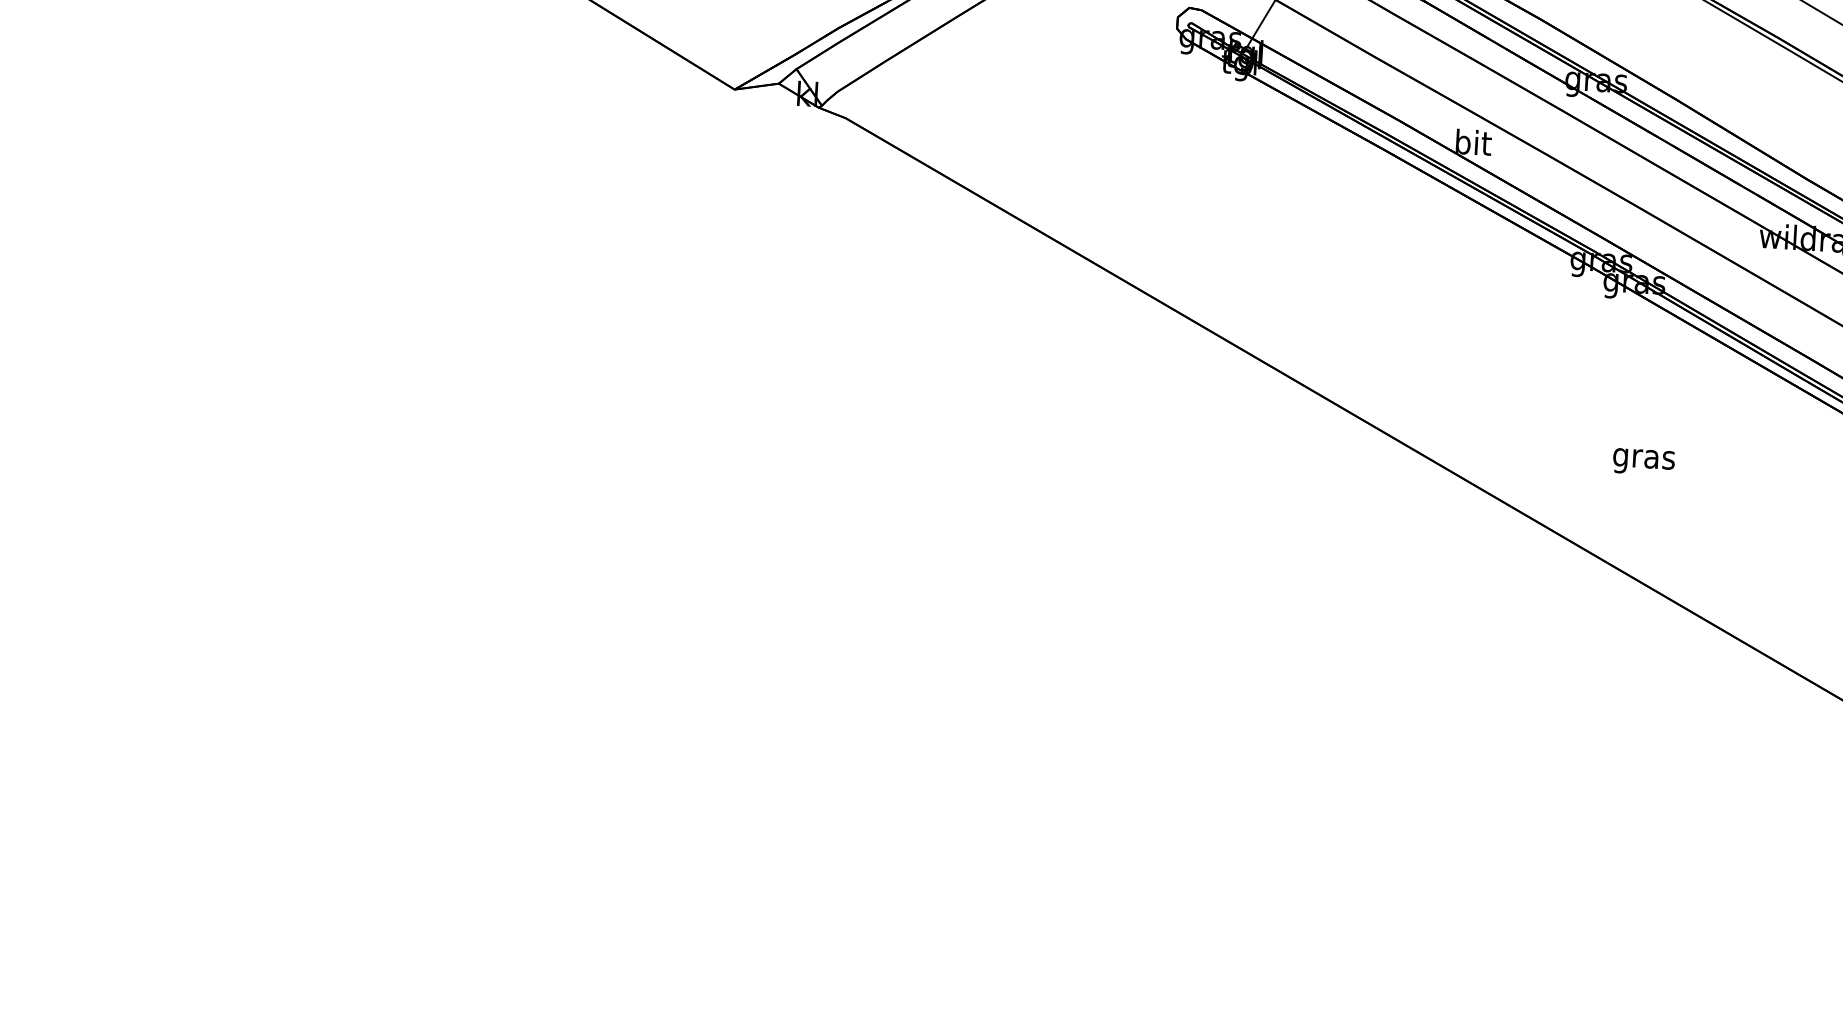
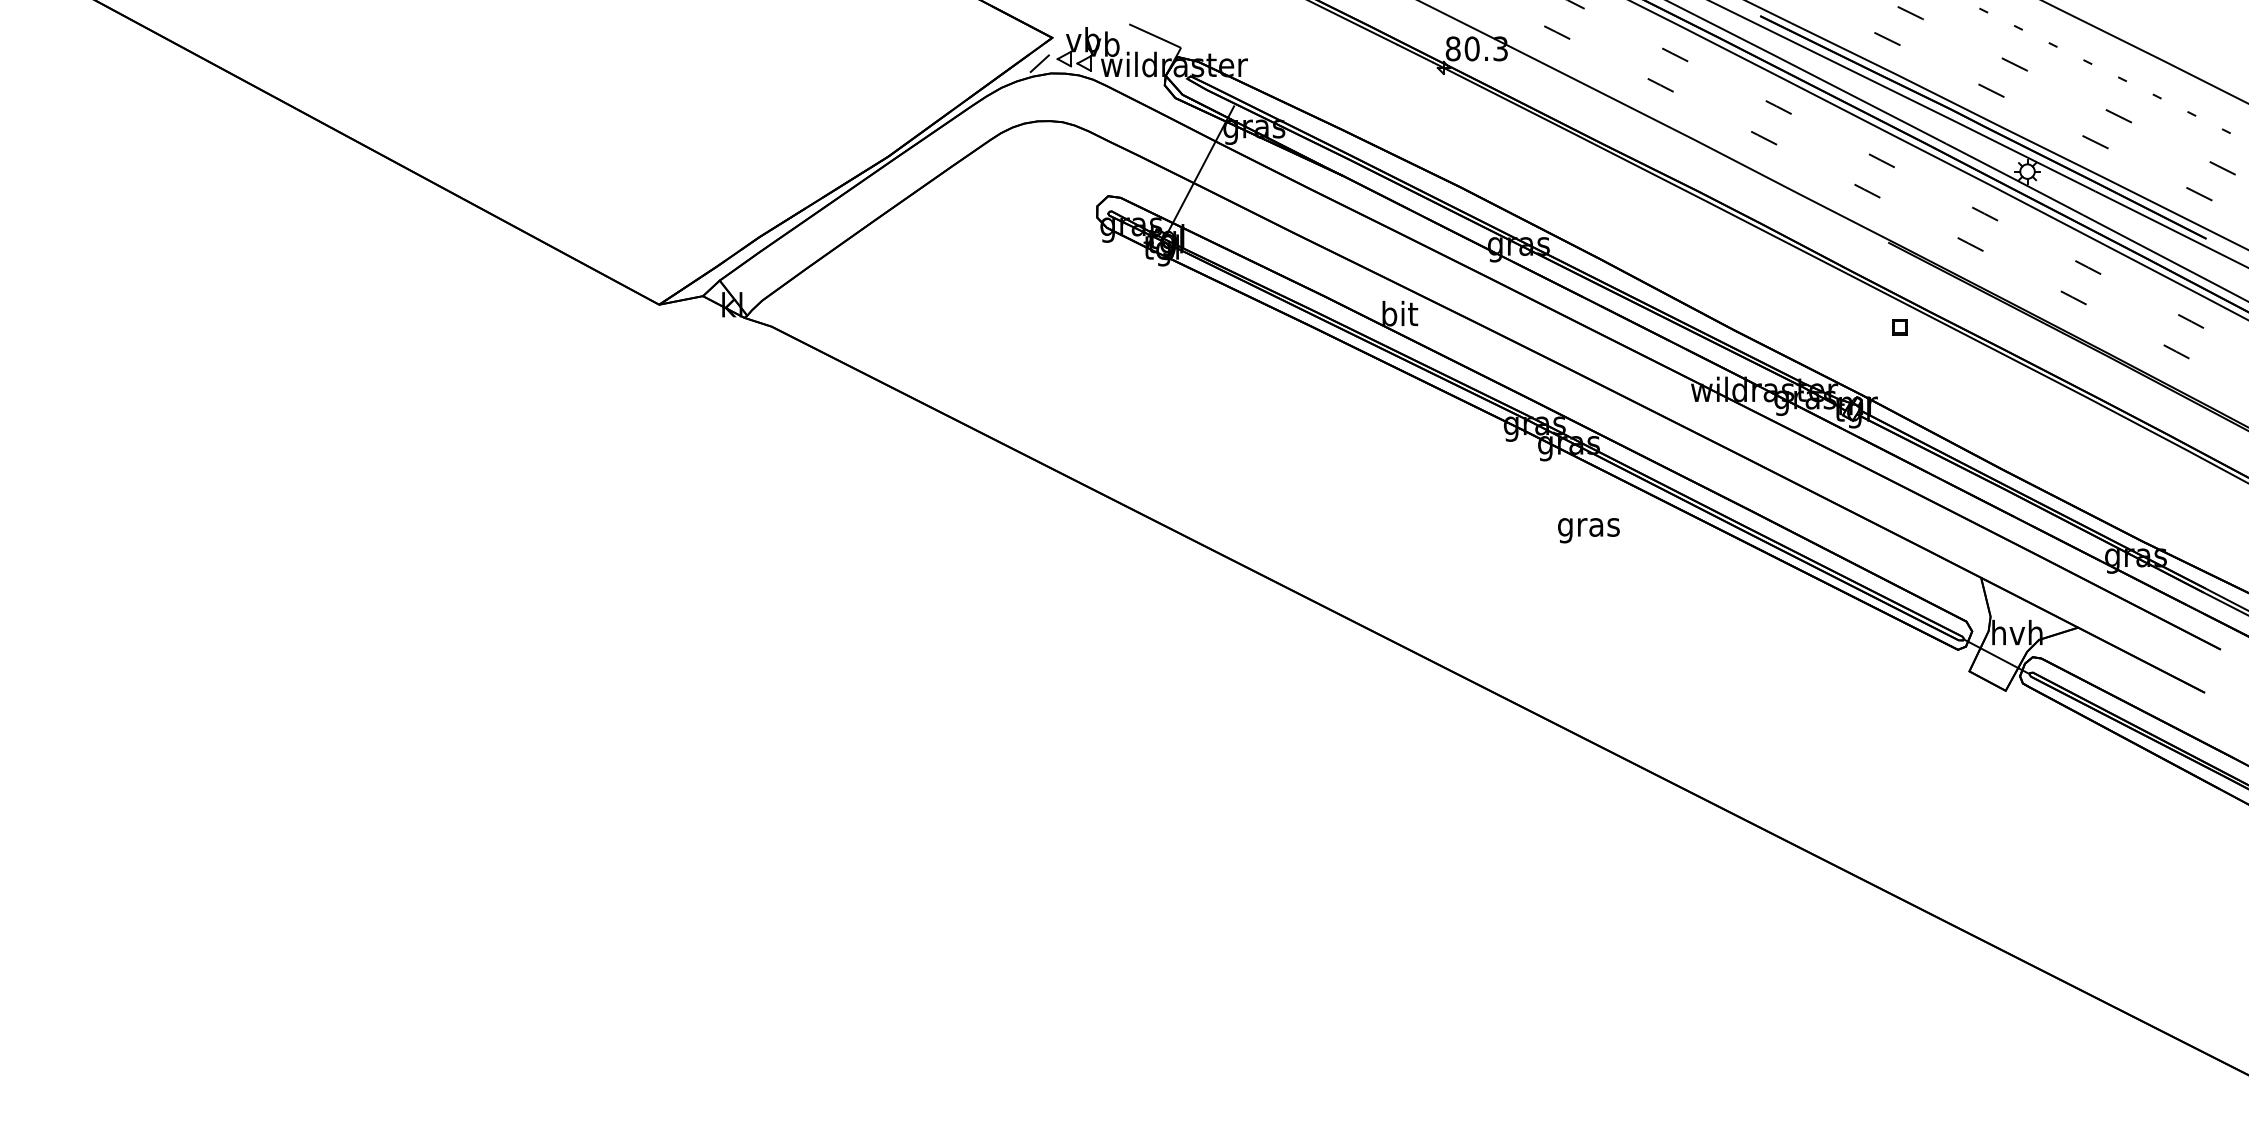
text: (1643, 461) -> (1588, 530), moved

